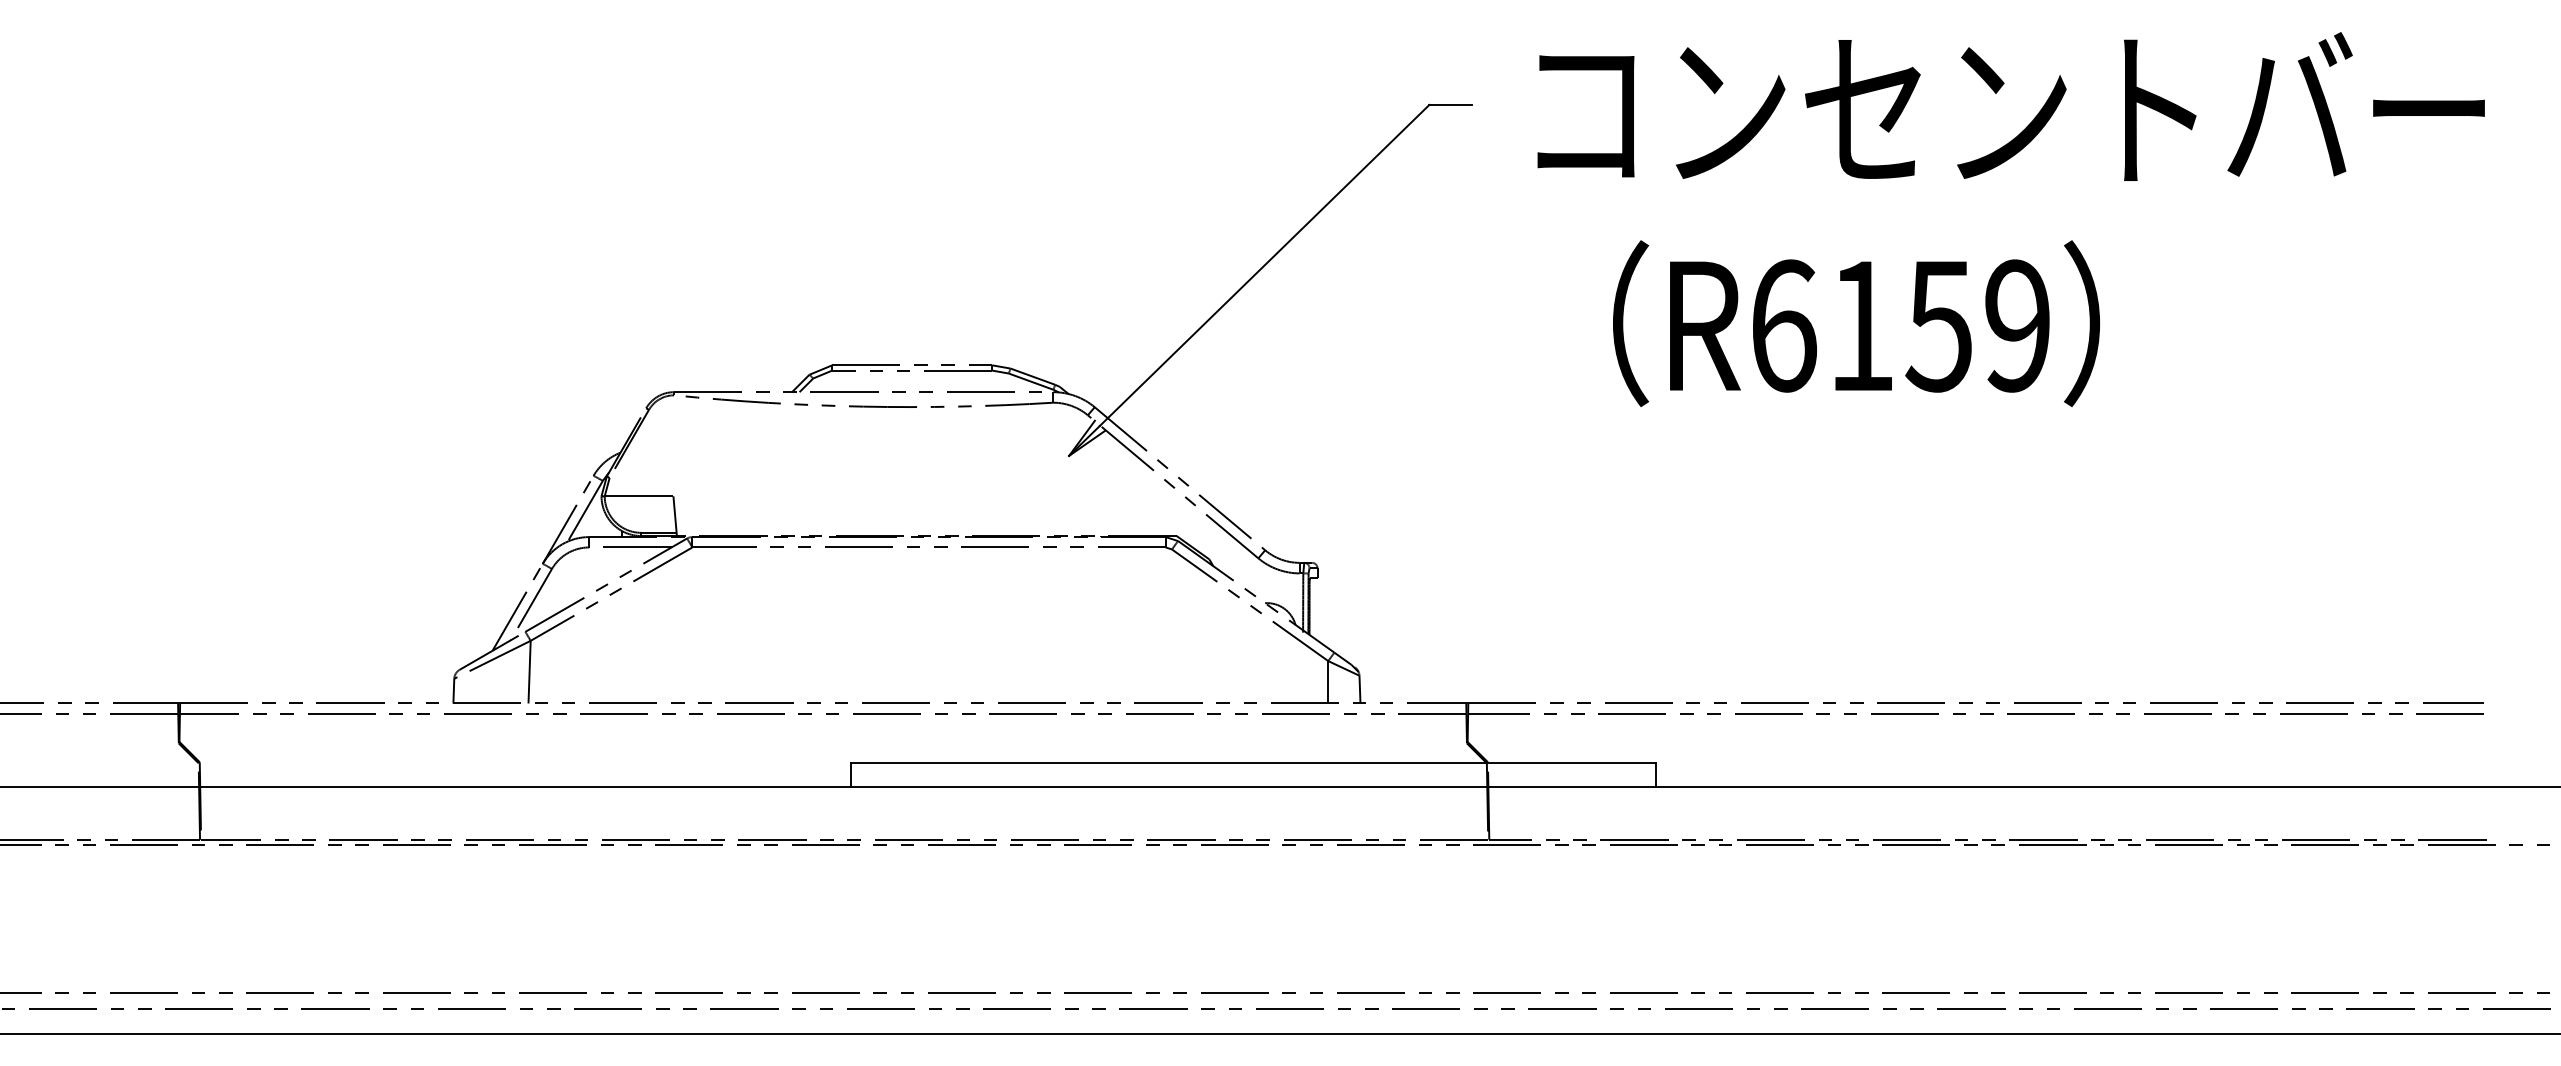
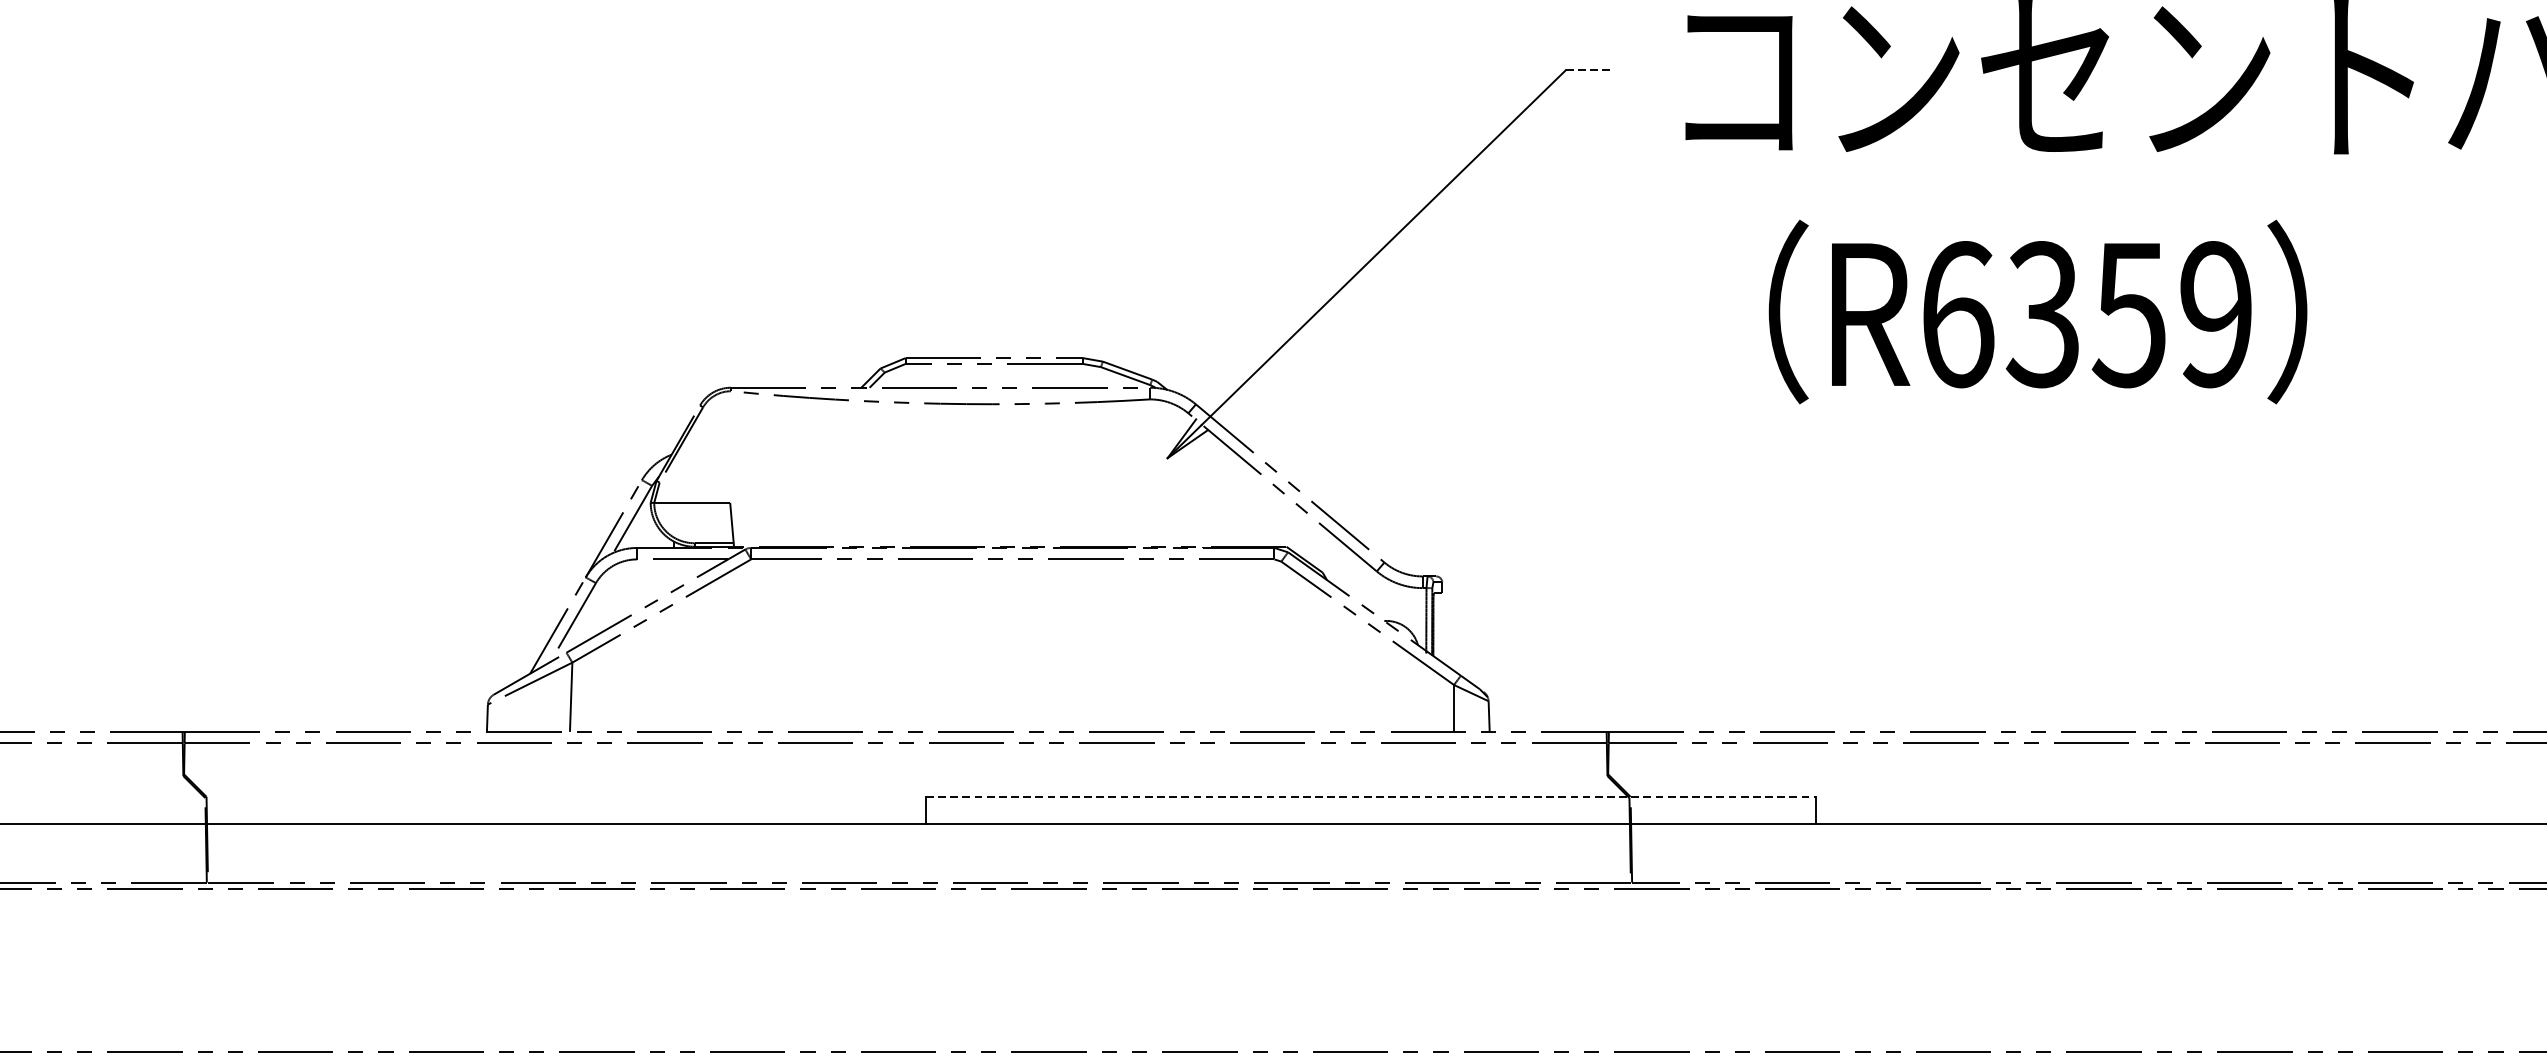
line: (1451, 104) -> (1590, 69), solid -> dashed
text: (1860, 325) -> (2042, 314), R6159 -> R6359
line: (1253, 762) -> (1371, 797), solid -> dashed

